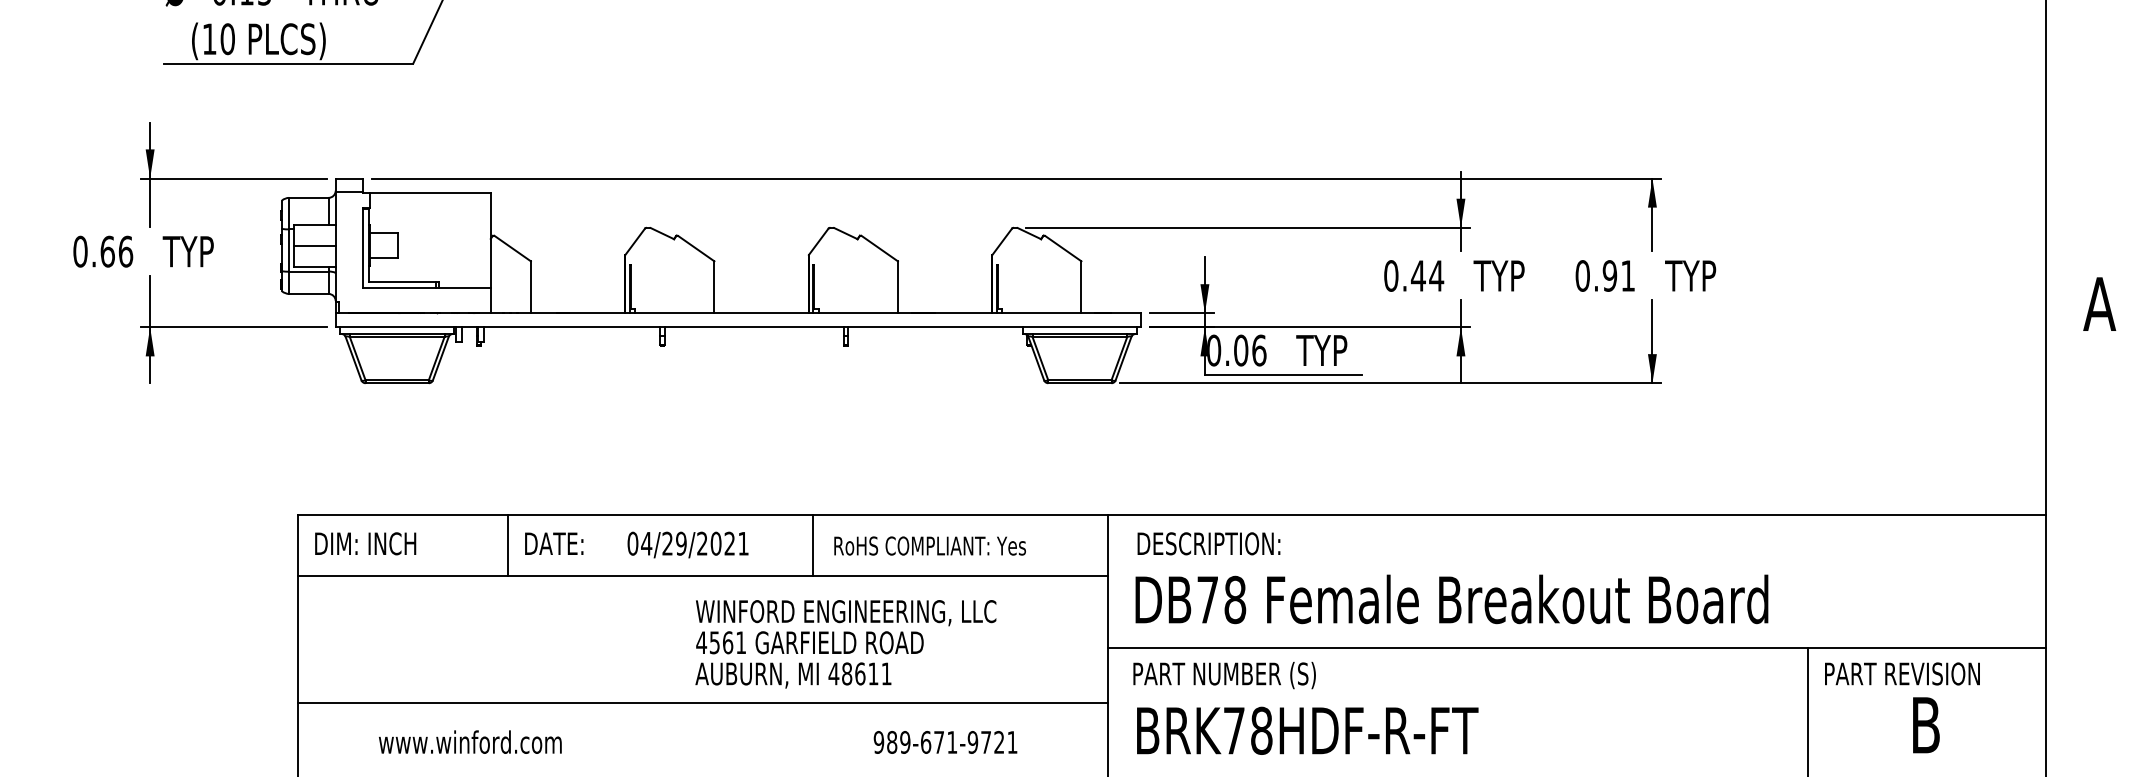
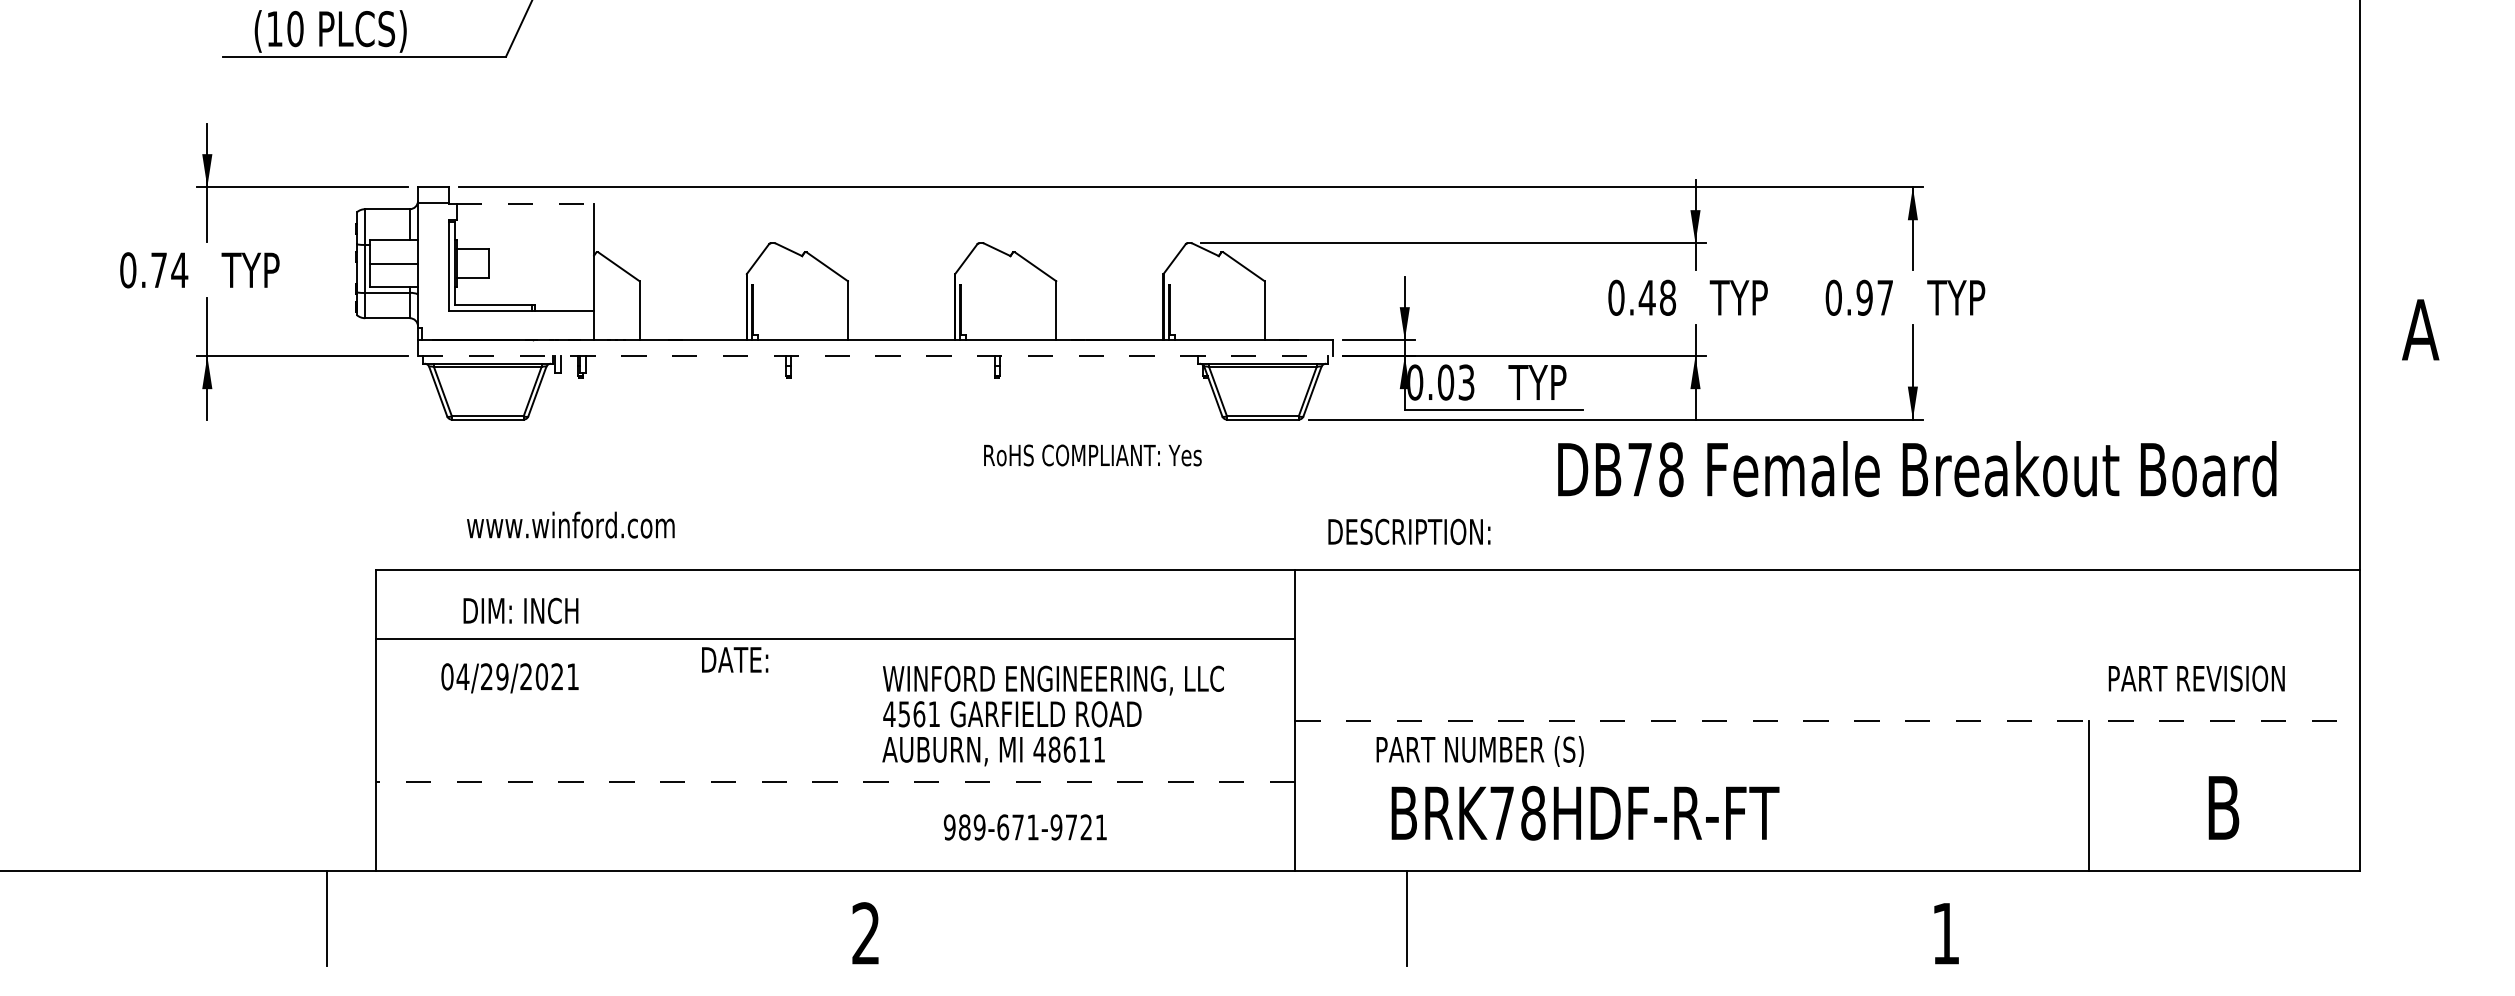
line: (430, 193) -> (525, 204), solid -> dashed
text: (116, 251) -> (169, 270), 0.66 -> 0.74
text: (1436, 275) -> (1667, 297), 0.44 -> 0.48
text: (1627, 275) -> (1884, 297), 0.91 -> 0.97
line: (738, 327) -> (875, 356), solid -> dashed
text: (1259, 350) -> (1466, 382), 0.06 -> 0.03
text: (365, 543) -> (520, 610), moved
text: (554, 543) -> (735, 659), moved
text: (1209, 543) -> (1409, 531), moved
line: (507, 545) -> (613, 603), removed
text: (687, 545) -> (509, 678), moved
line: (813, 545) -> (960, 603), removed
text: (929, 546) -> (1092, 455), moved
text: (1452, 599) -> (1917, 469), moved
text: (845, 643) -> (1052, 715), moved
line: (1577, 648) -> (1827, 720), solid -> dashed
text: (1902, 673) -> (2196, 678), moved
text: (1224, 675) -> (1479, 751), moved
line: (703, 702) -> (835, 782), solid -> dashed
text: (1307, 730) -> (1585, 812), moved
text: (470, 741) -> (570, 524), moved
text: (944, 742) -> (1024, 827), moved

